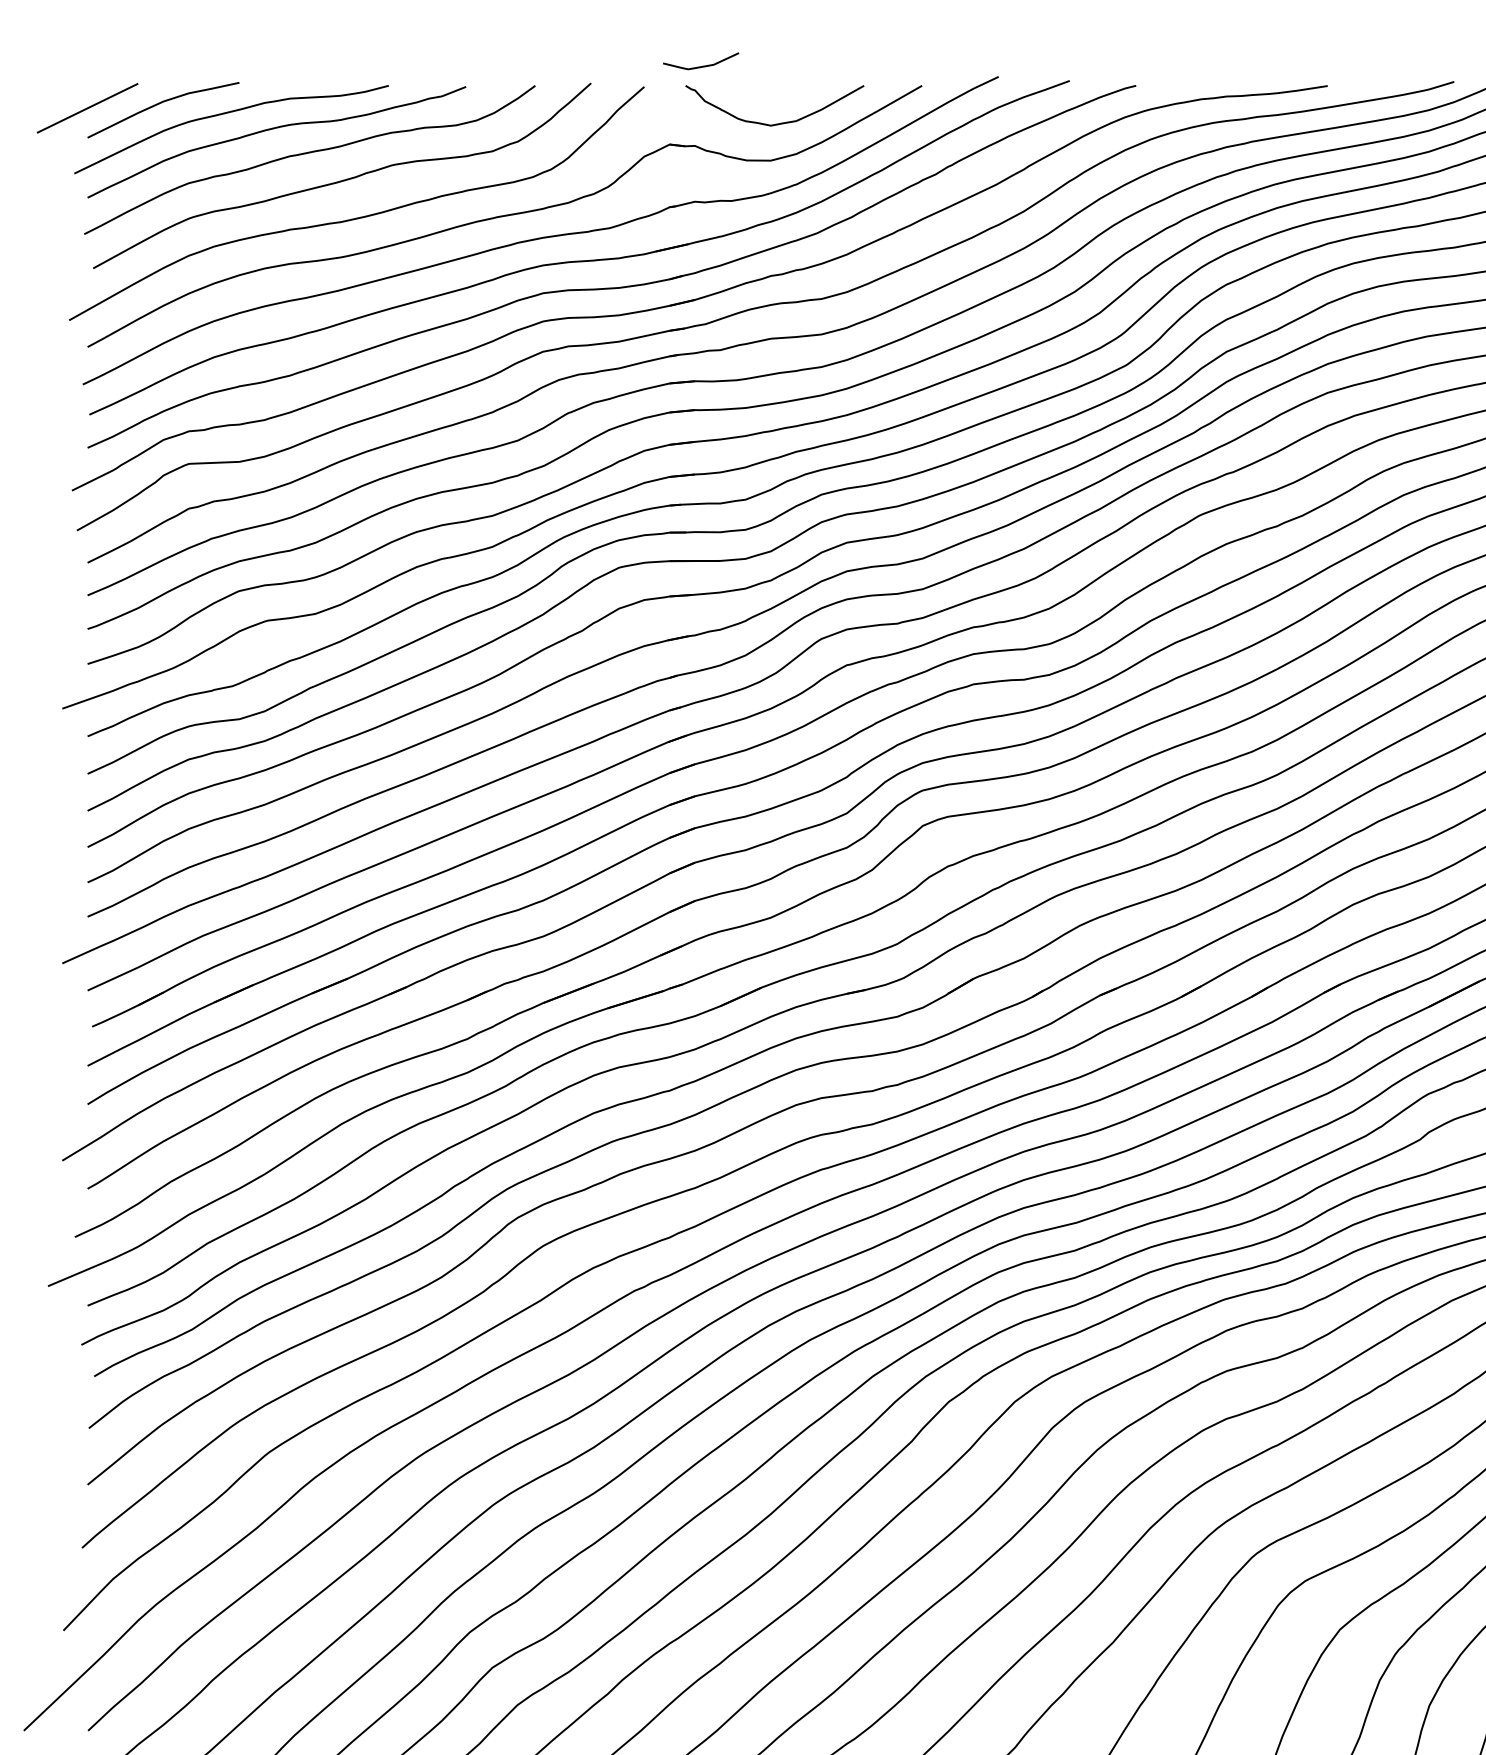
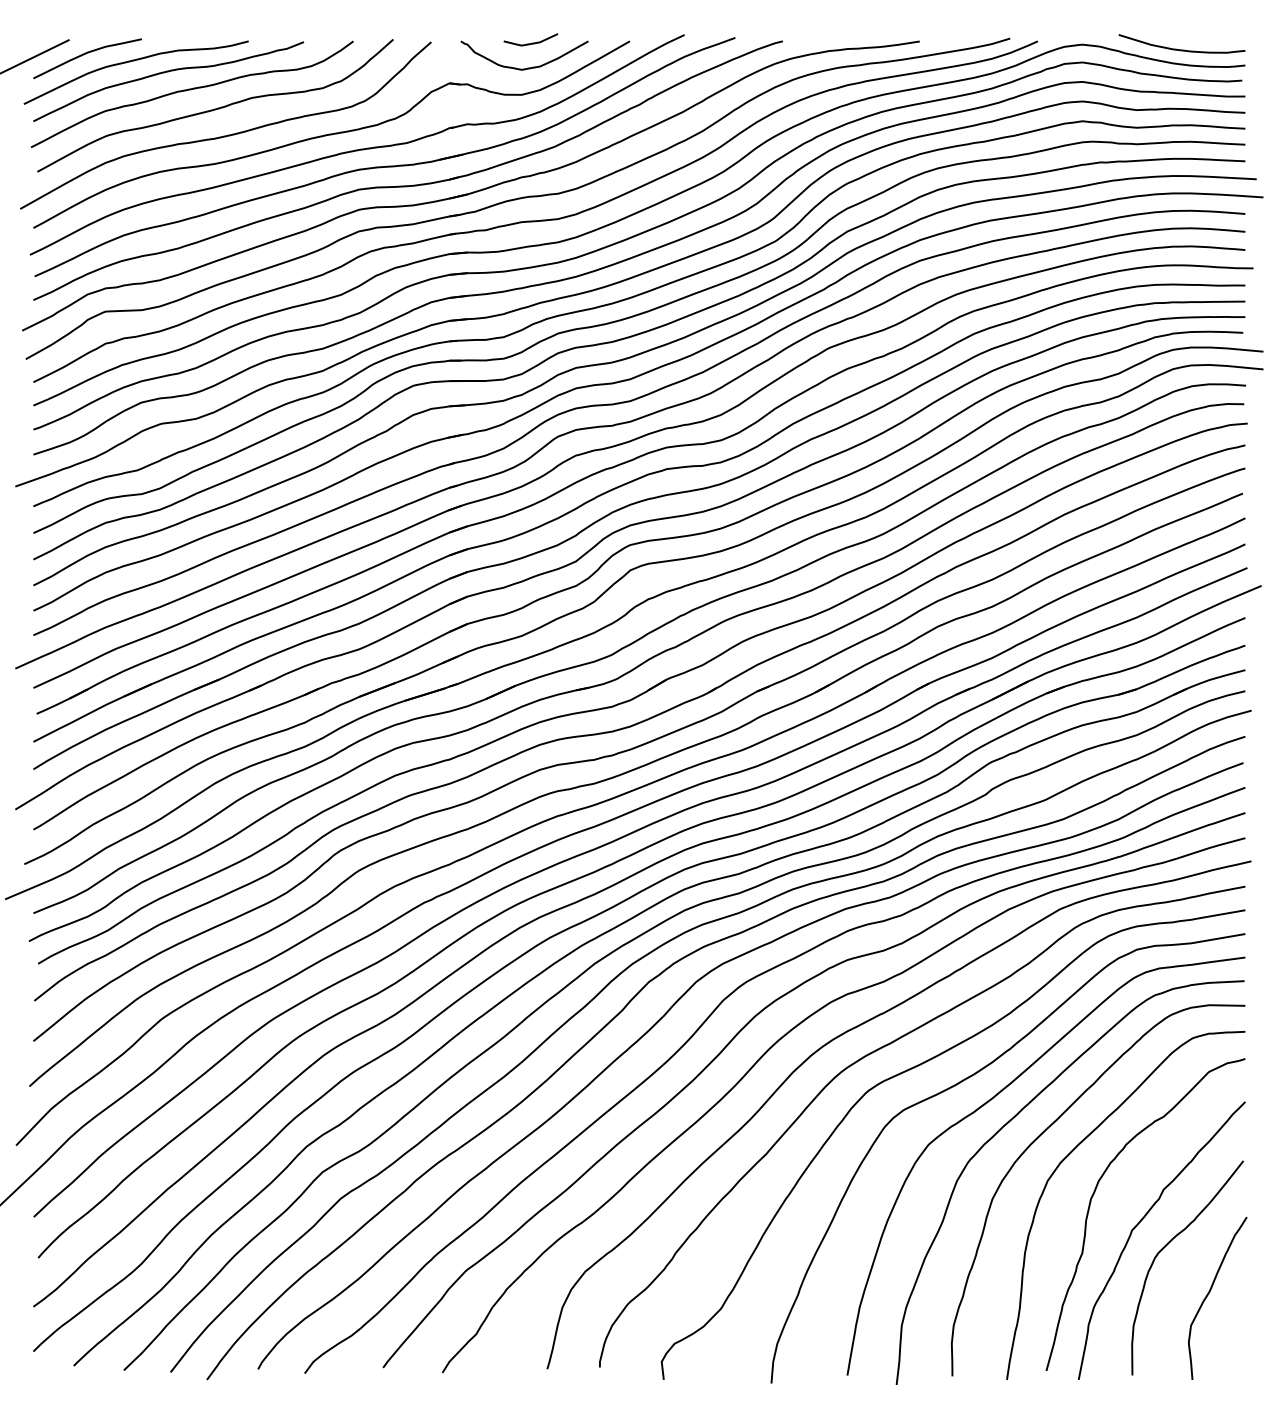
line: (703, 65) -> (532, 42), moved

